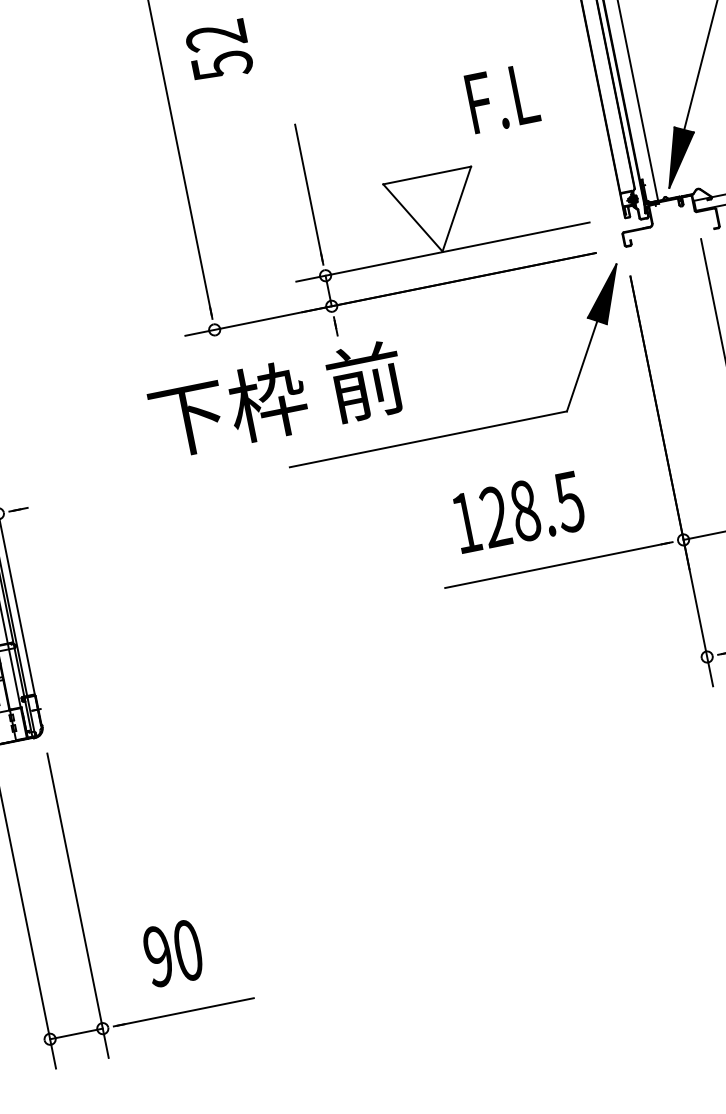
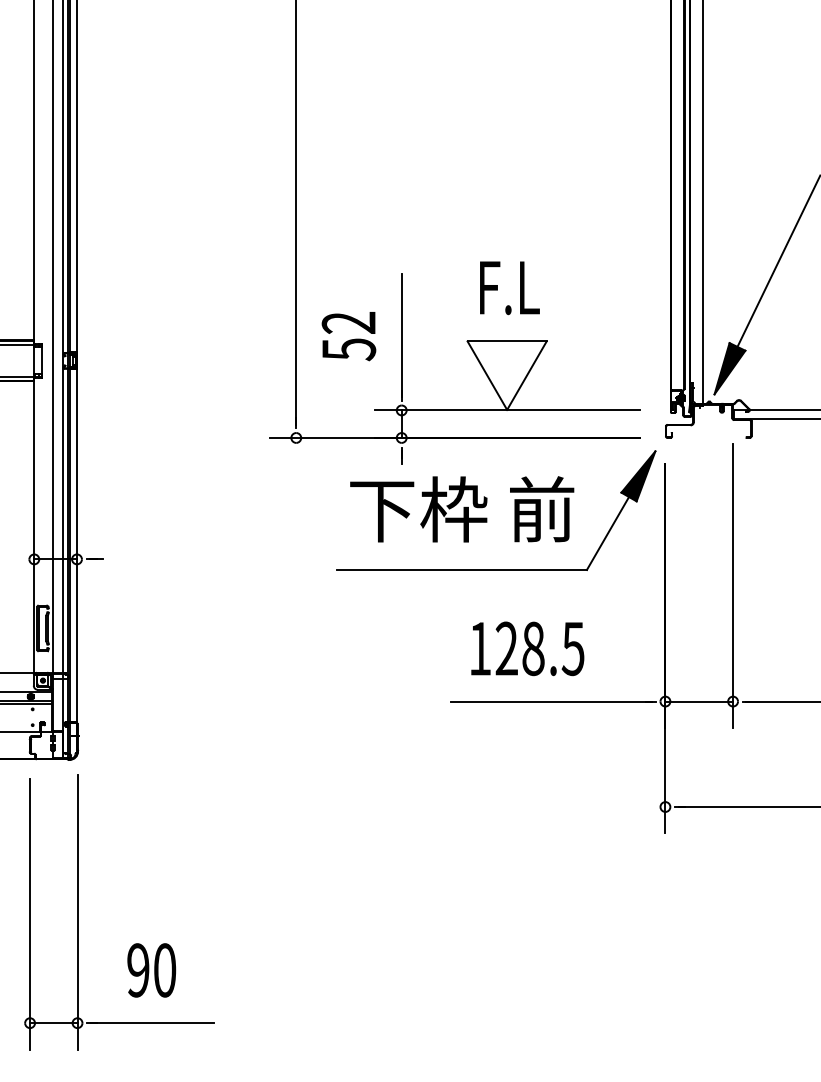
text: (218, 51) -> (348, 336), moved
text: (502, 99) -> (509, 288), moved
text: (277, 399) -> (462, 509), moved

